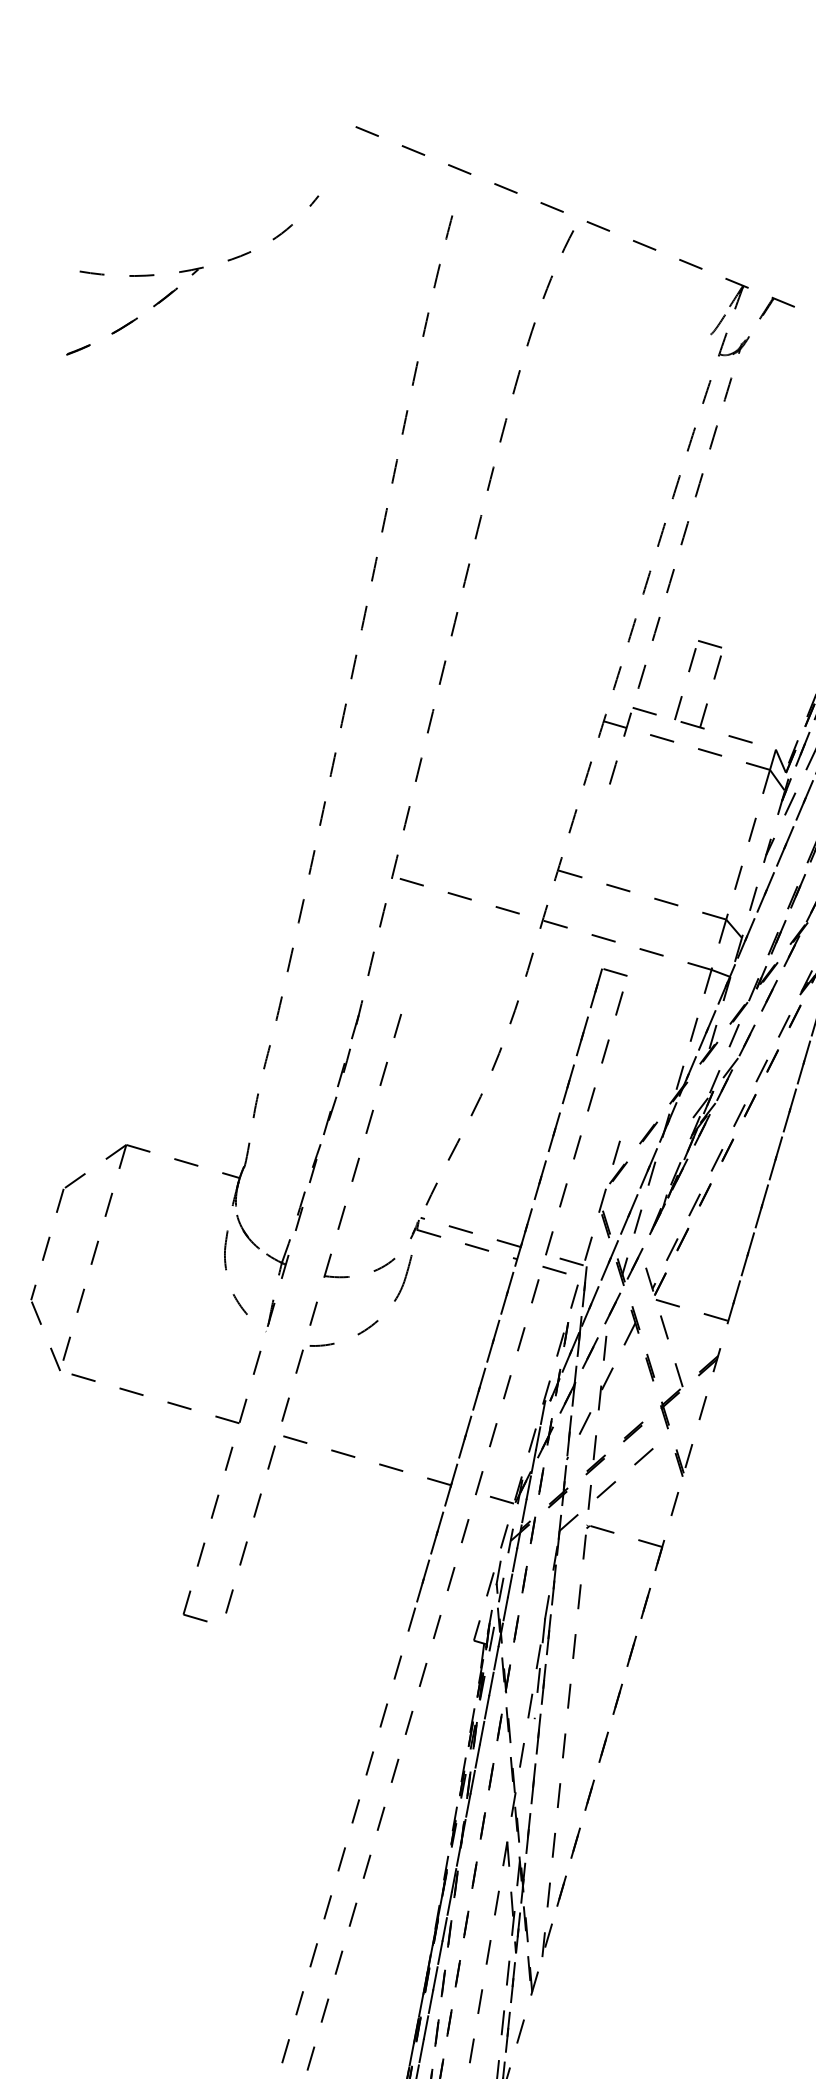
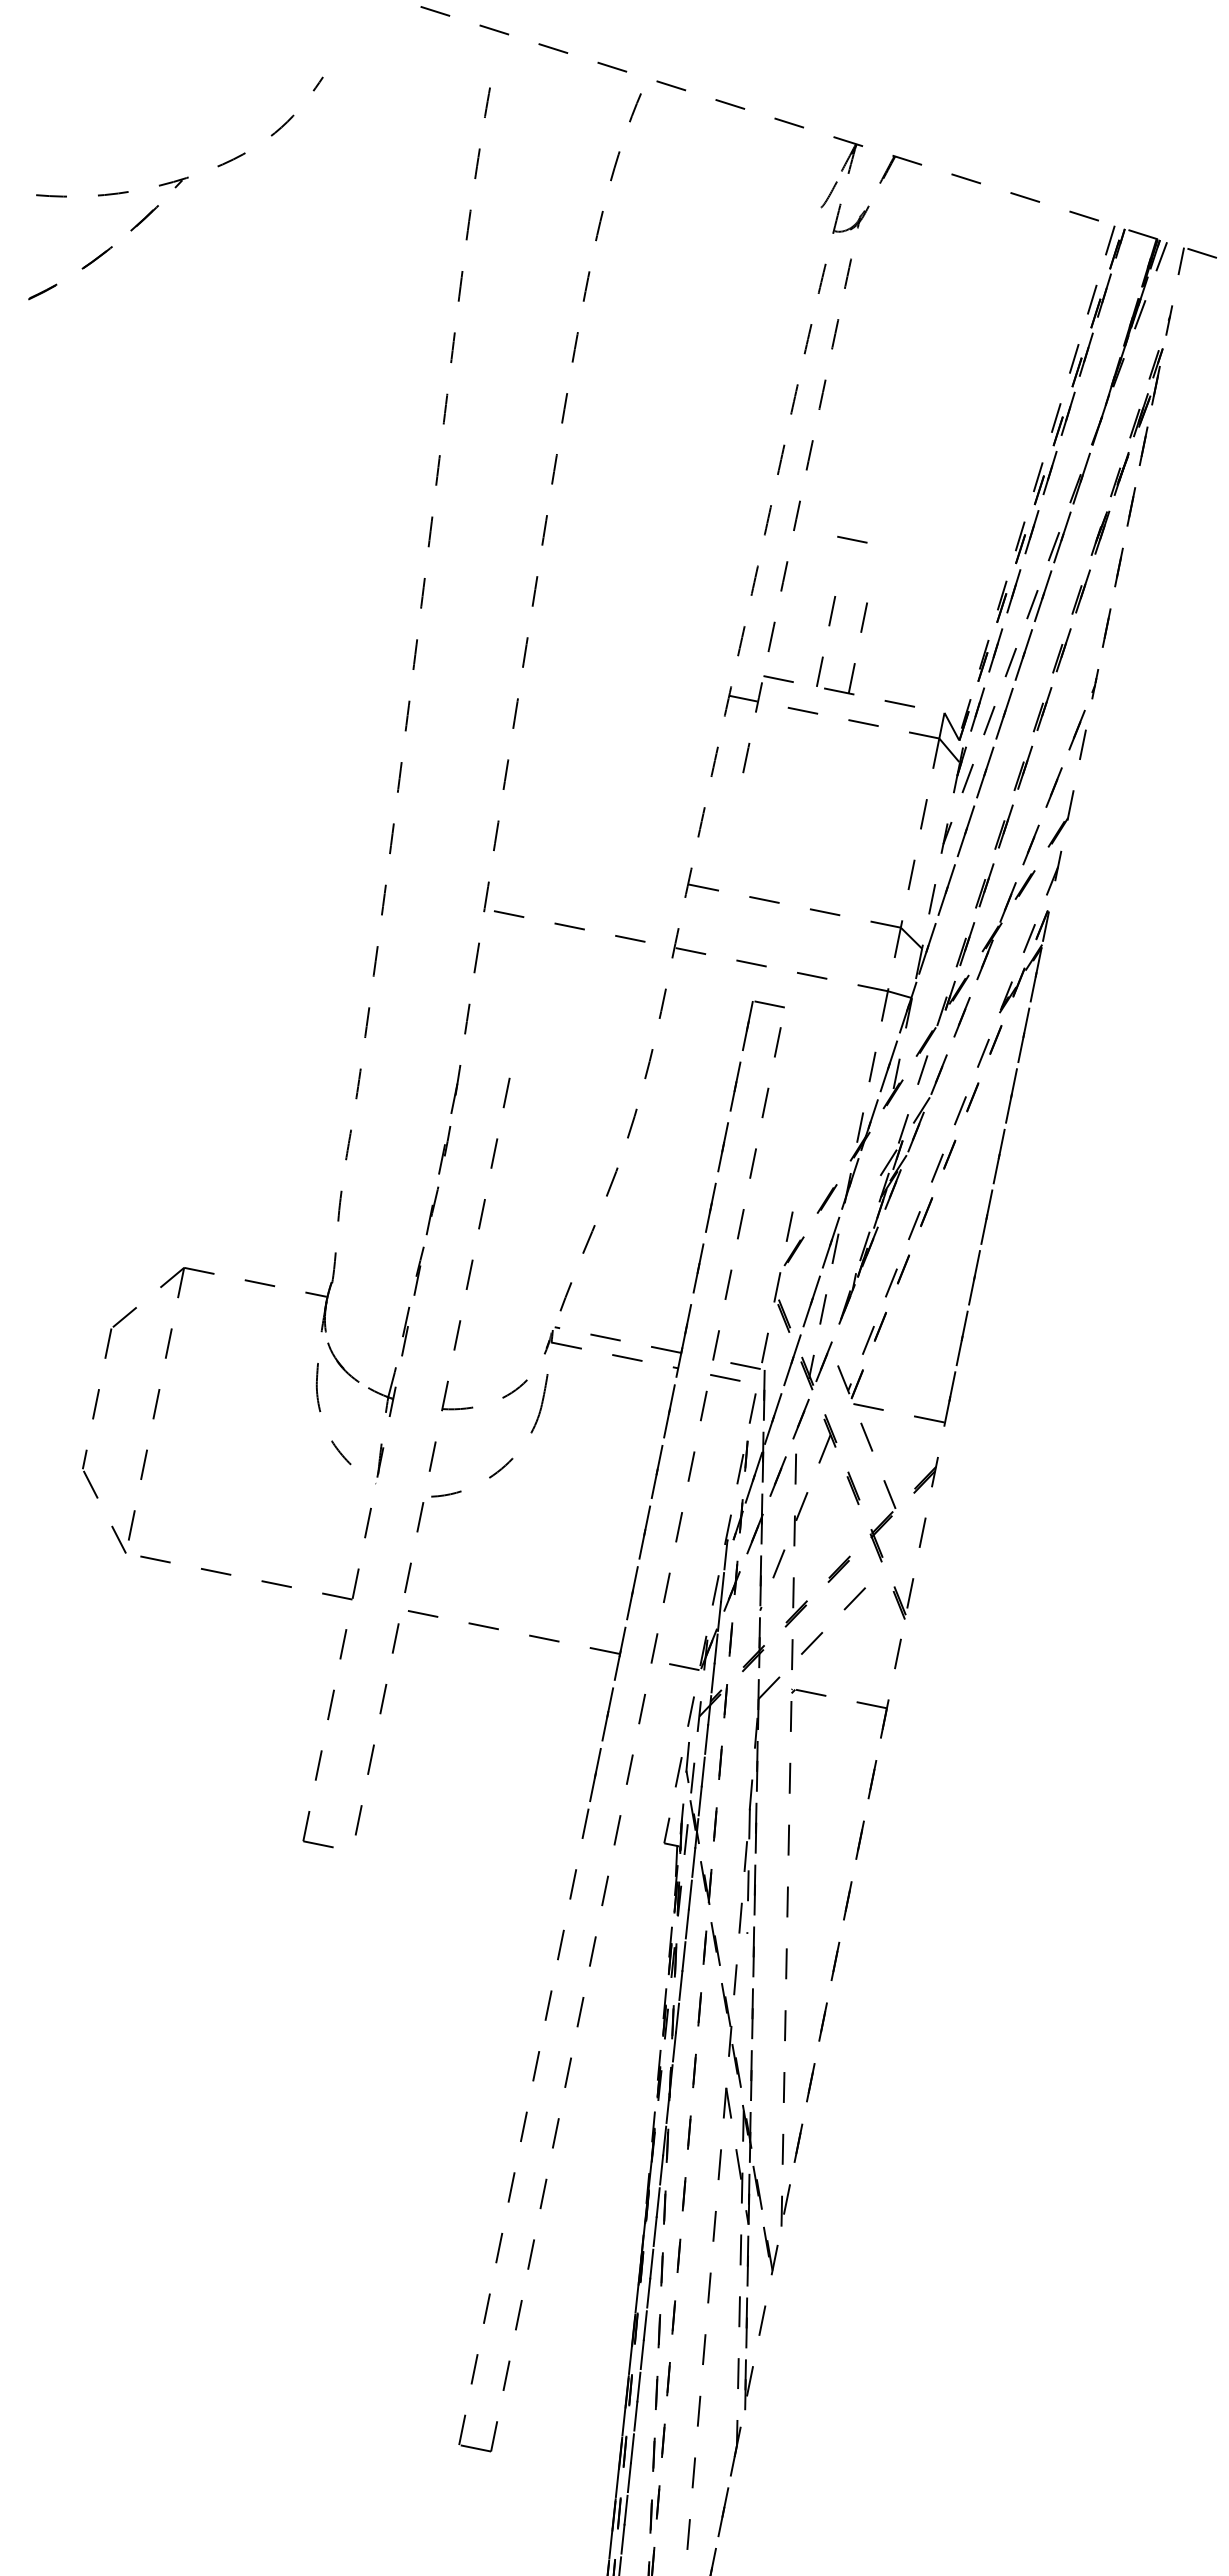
line: (710, 644) -> (852, 539), moved

